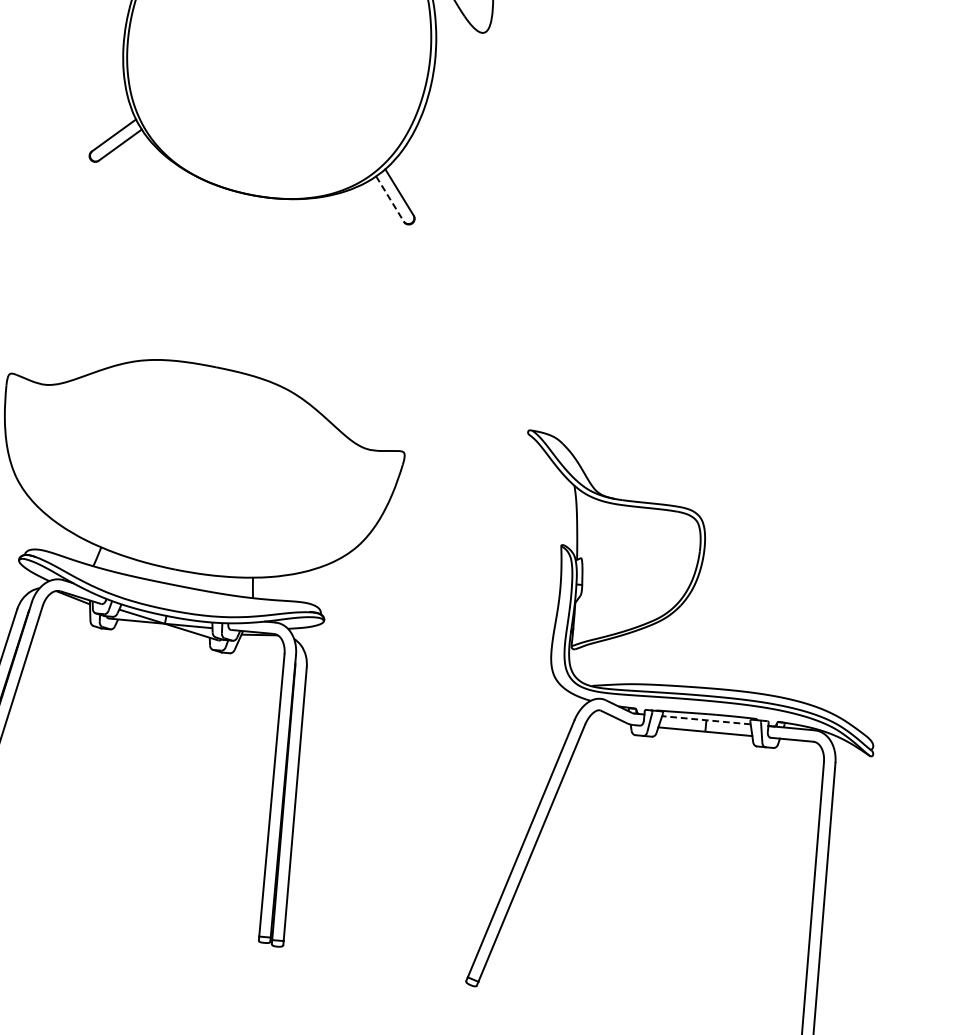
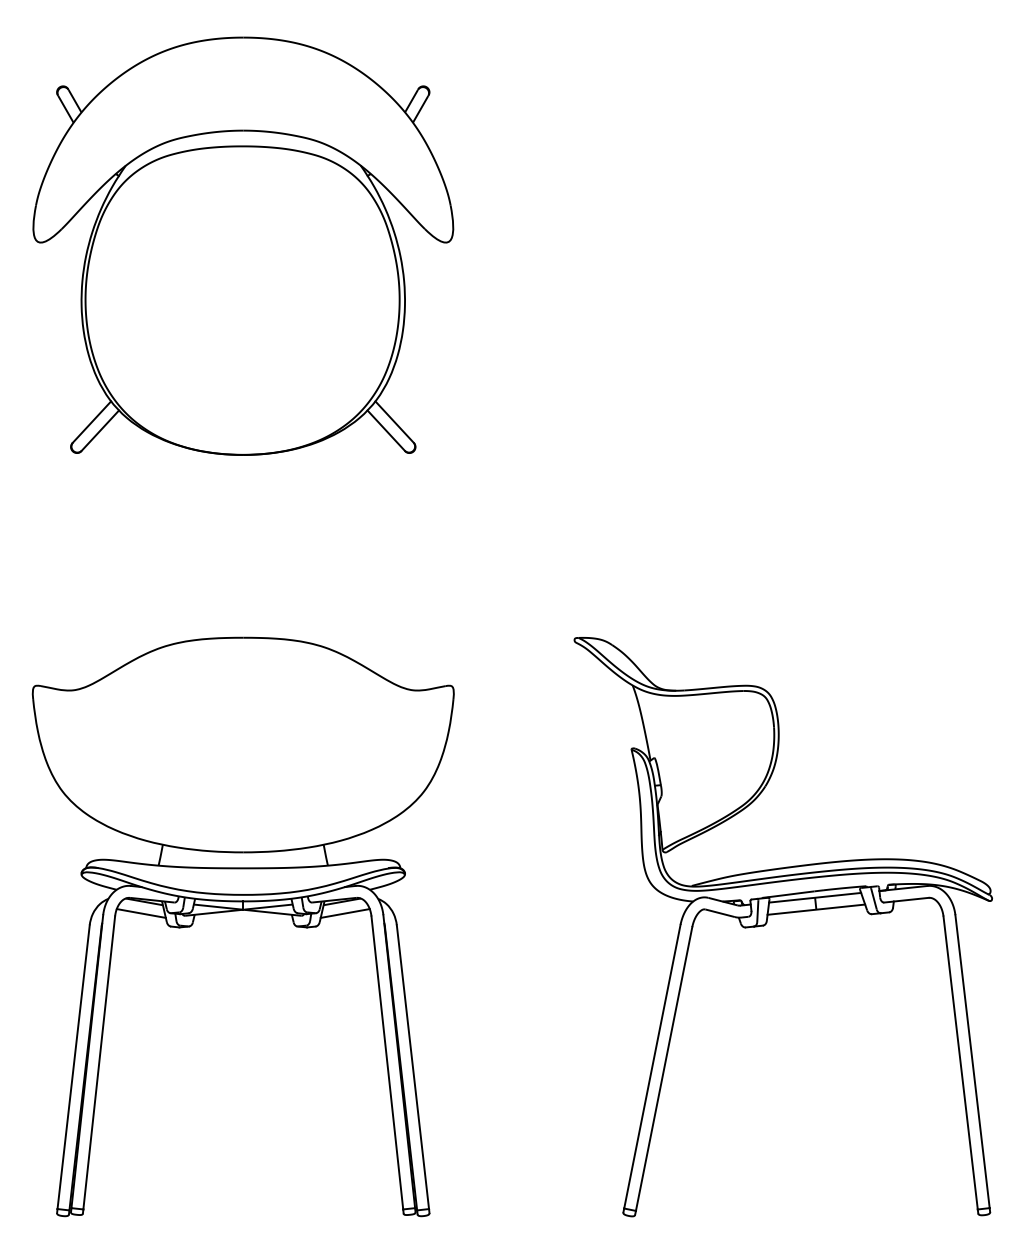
line: (390, 198) -> (386, 430), dashed -> solid
line: (67, 607) -> (140, 913), added
line: (259, 646) -> (344, 913), added
line: (705, 719) -> (814, 897), dashed -> solid

